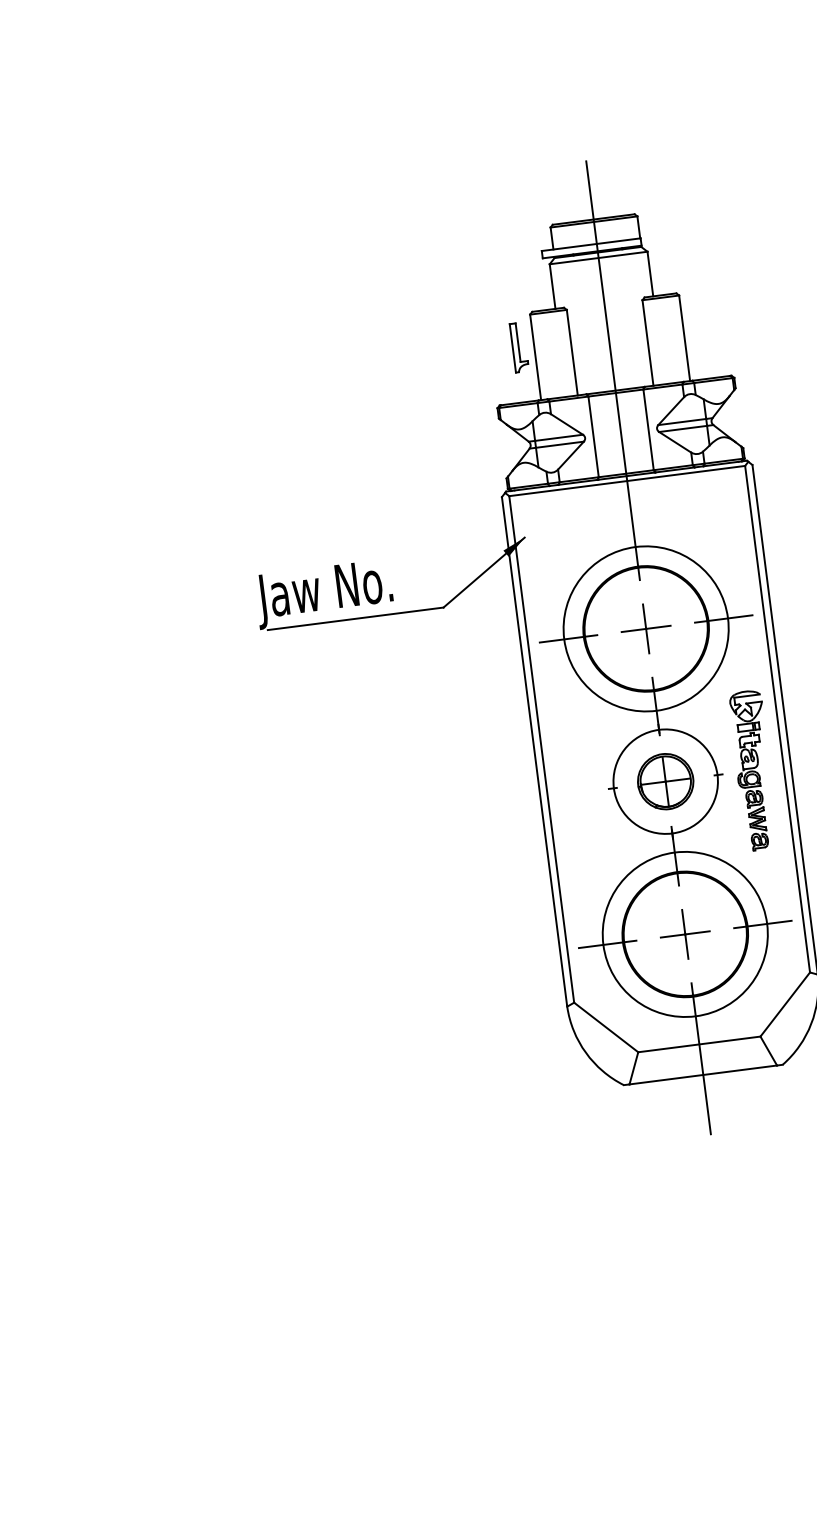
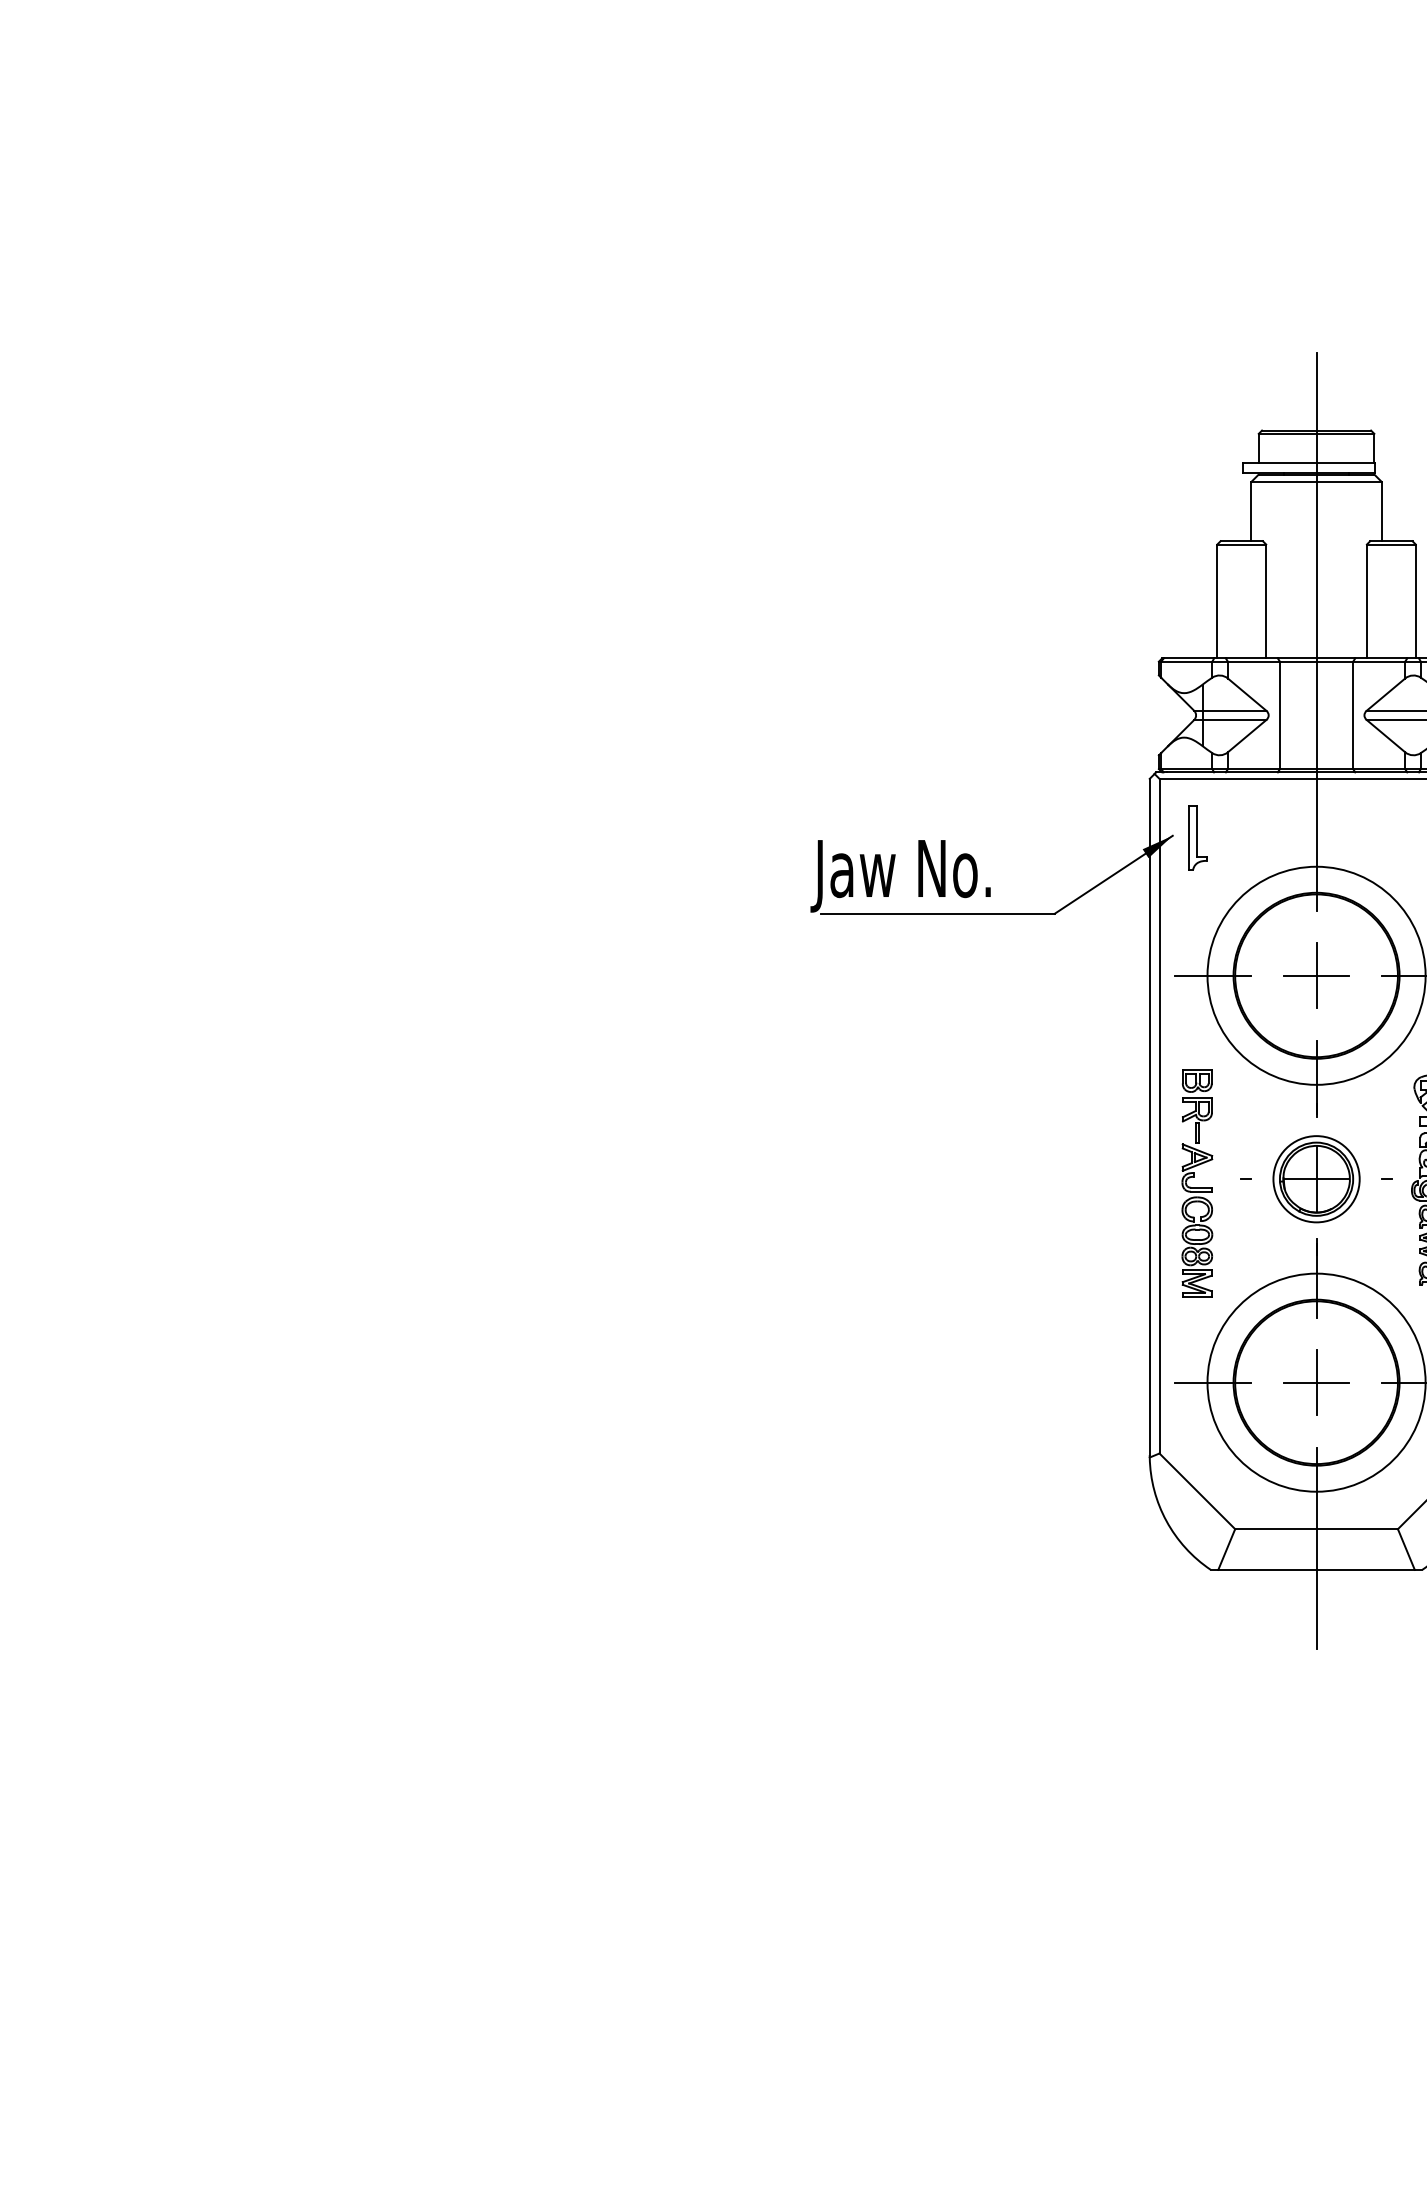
part: (519, 347) -> (1197, 837), moved
circle: (665, 781) -> (1316, 1179), size x0.62
part: (576, 796) -> (1197, 1183), added

